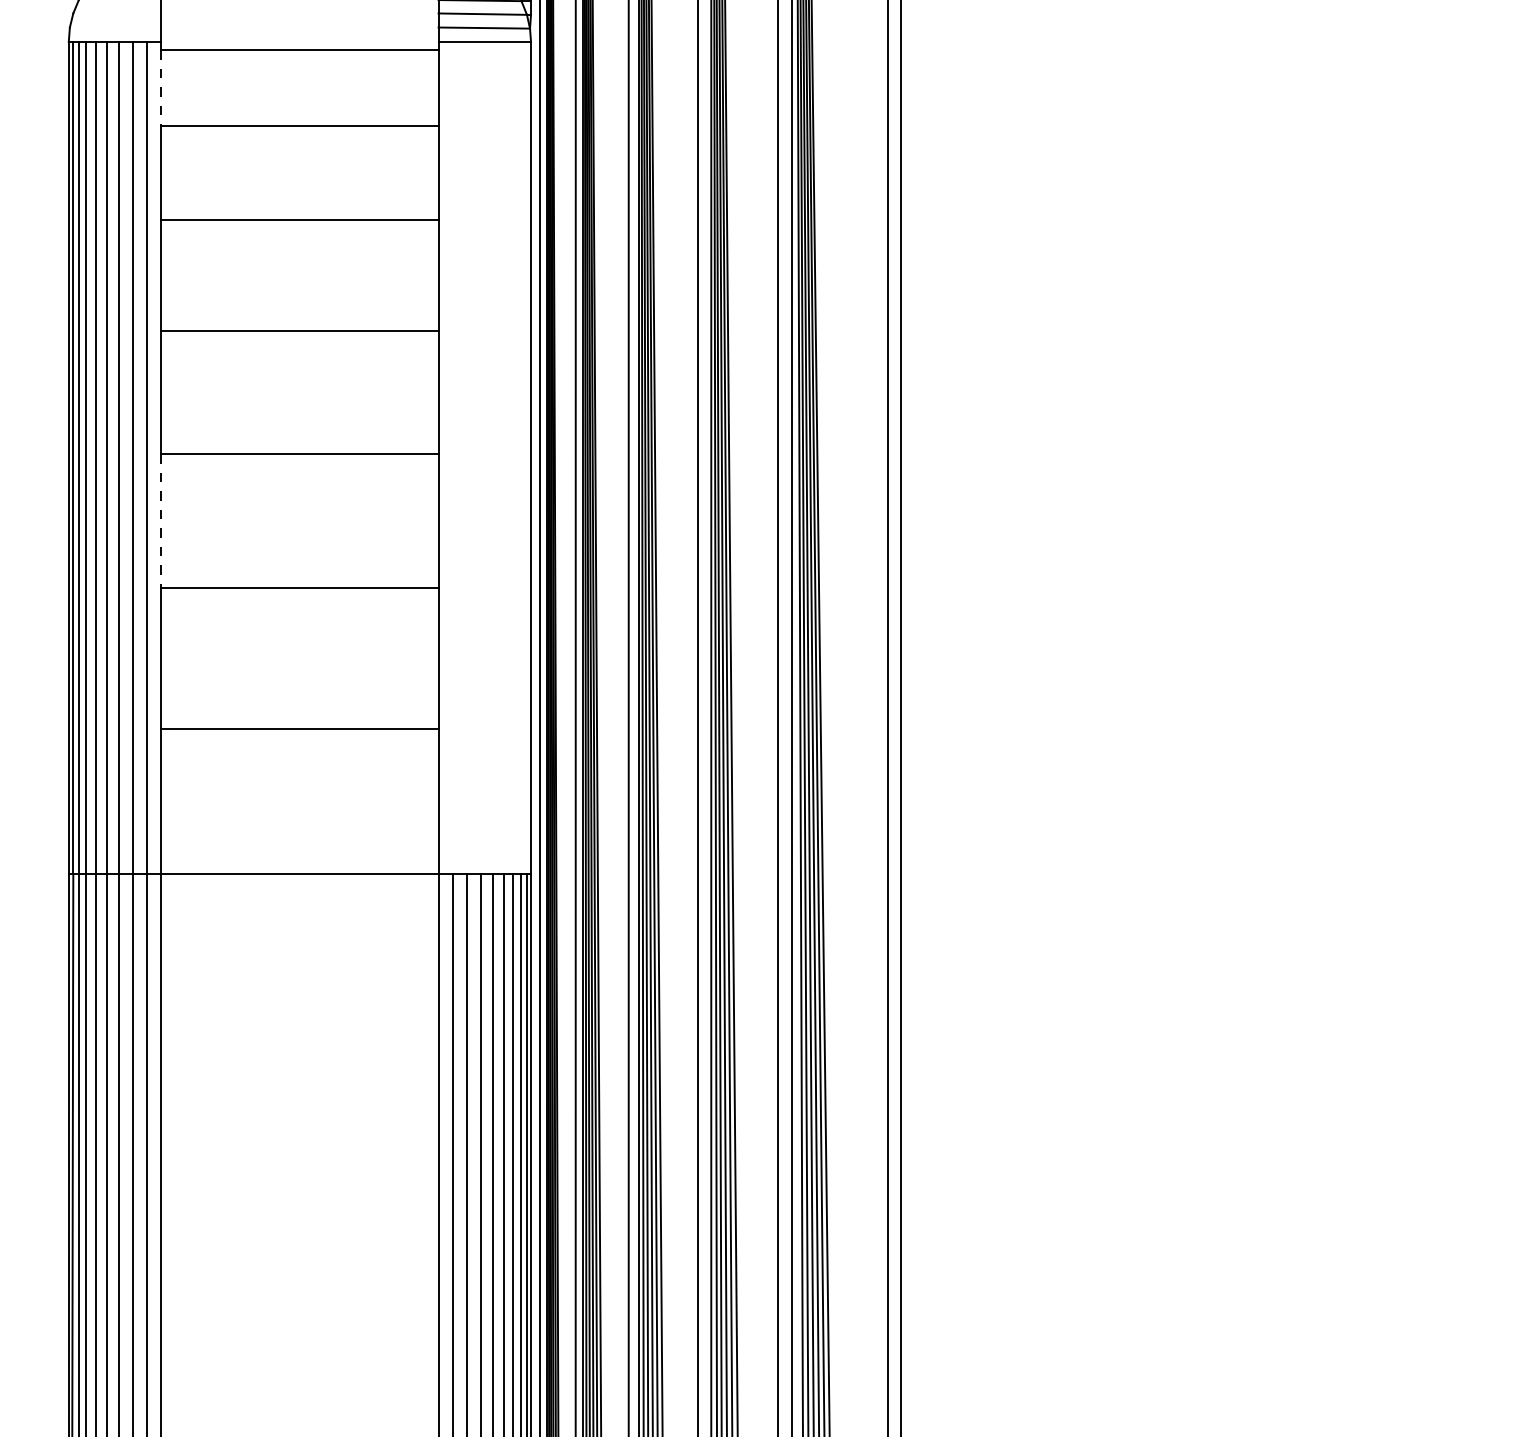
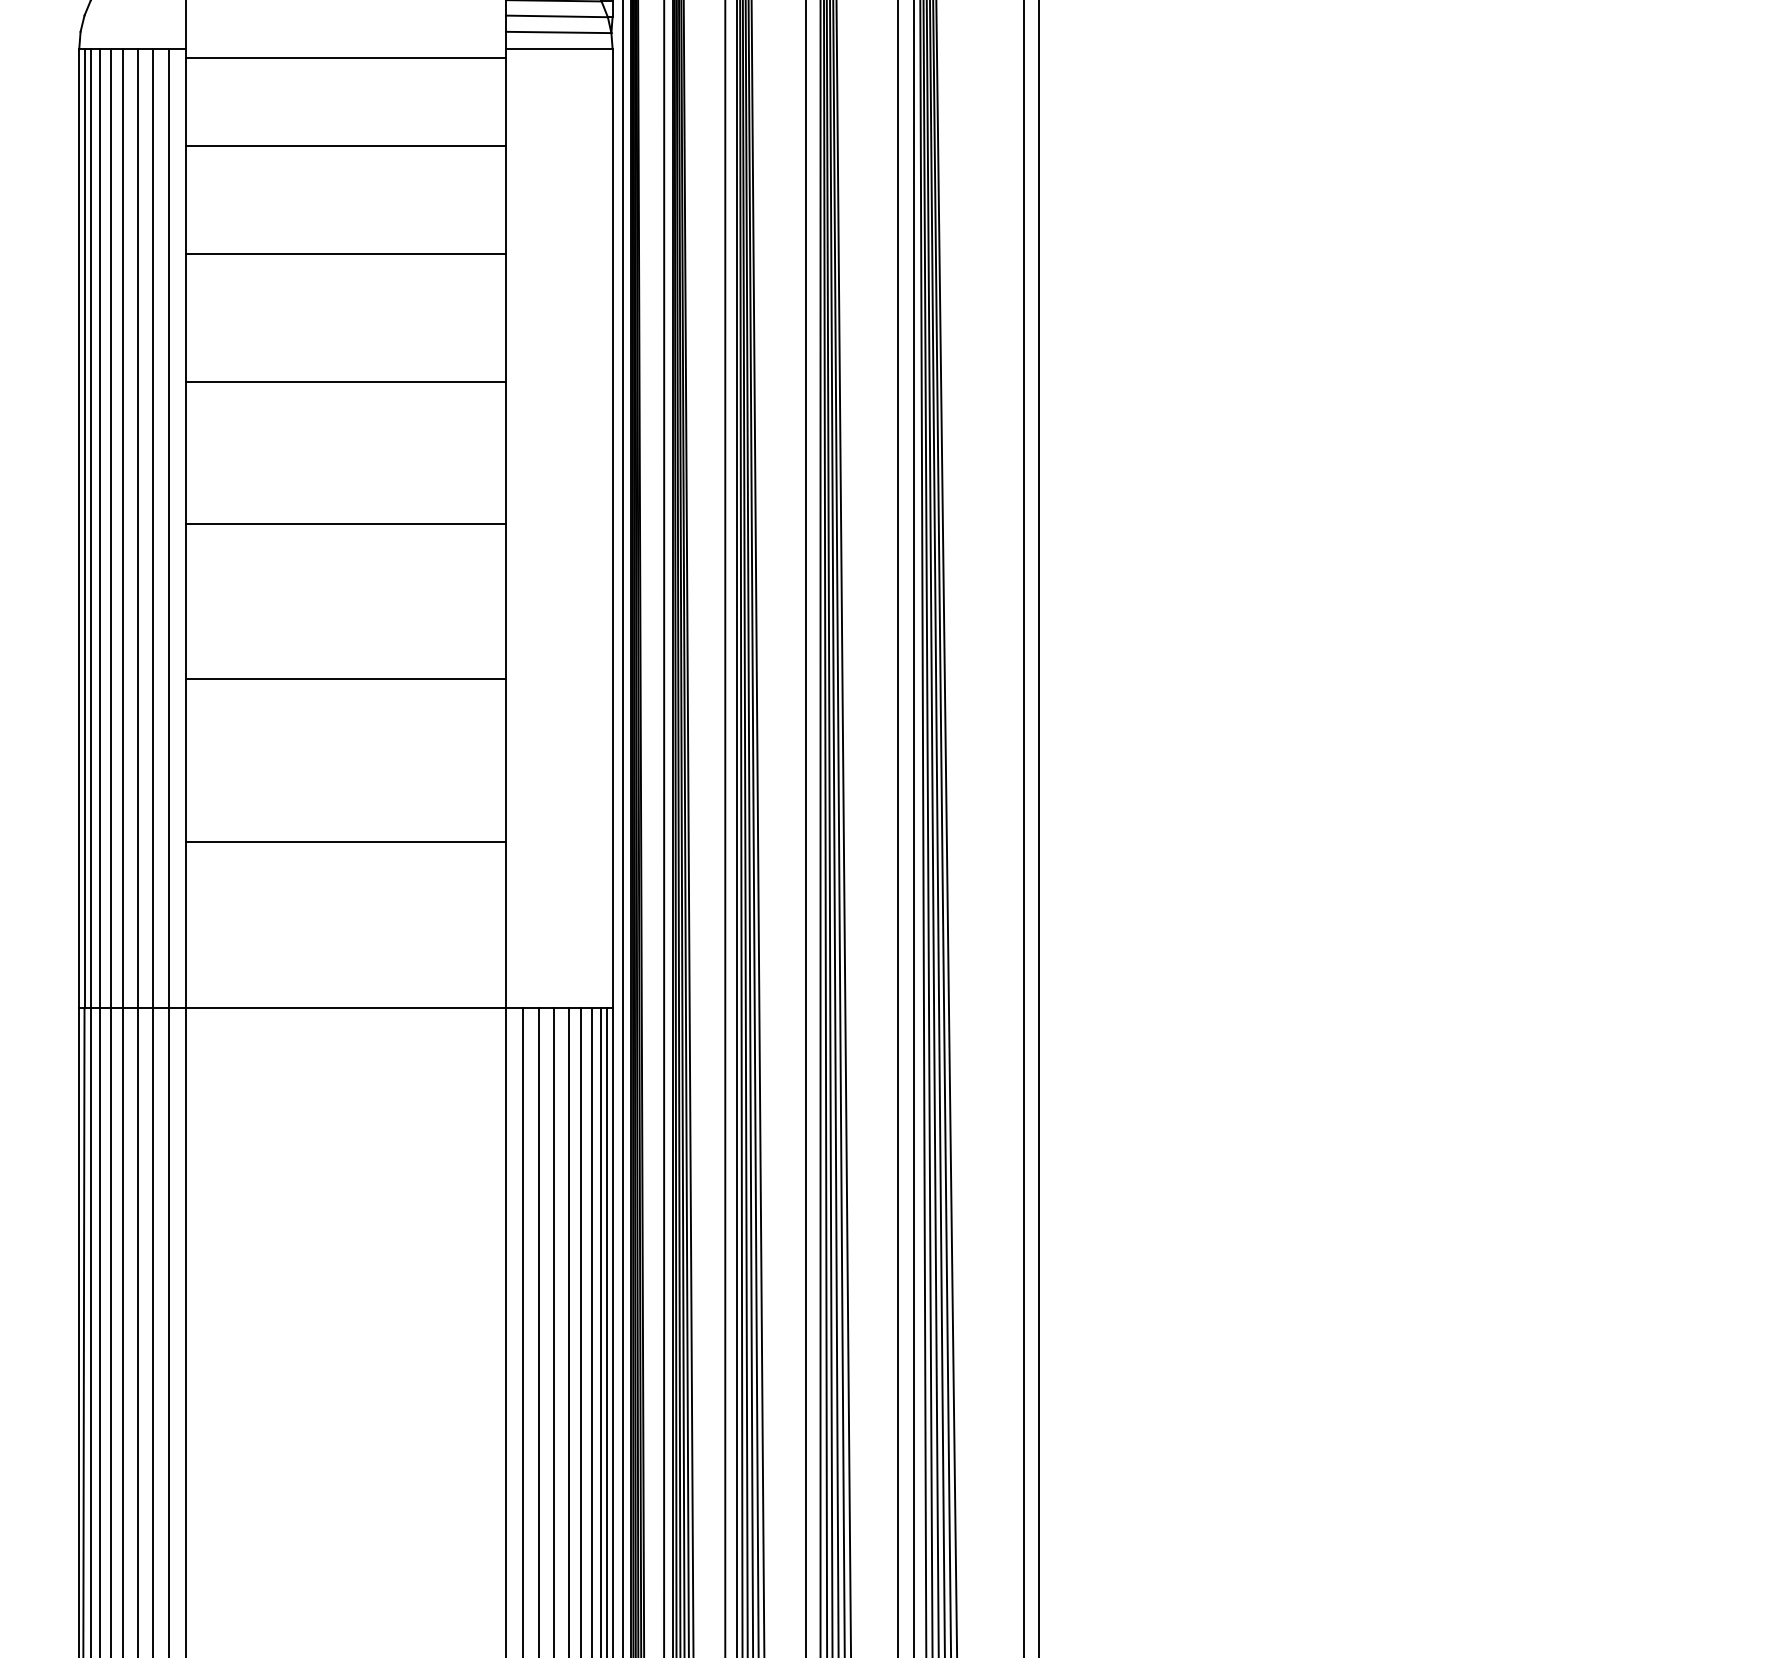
line: (160, 87) -> (185, 101), dashed -> solid
line: (160, 522) -> (185, 602), dashed -> solid

